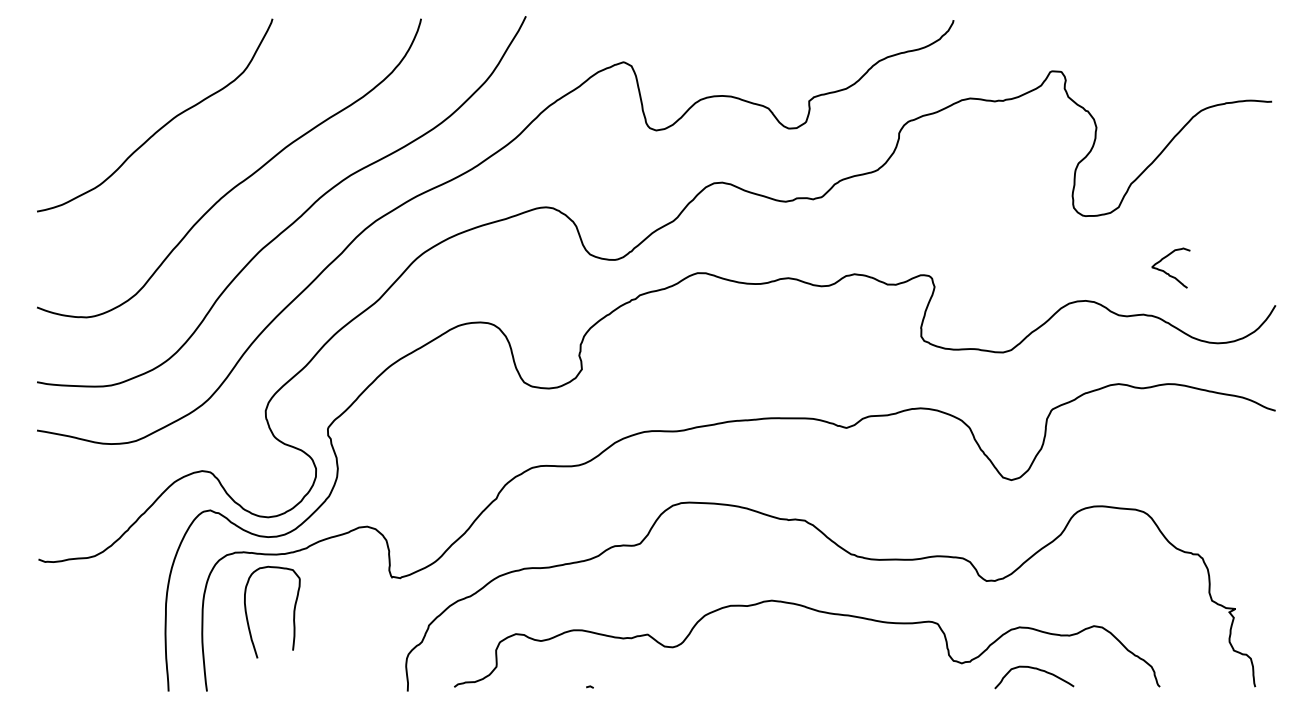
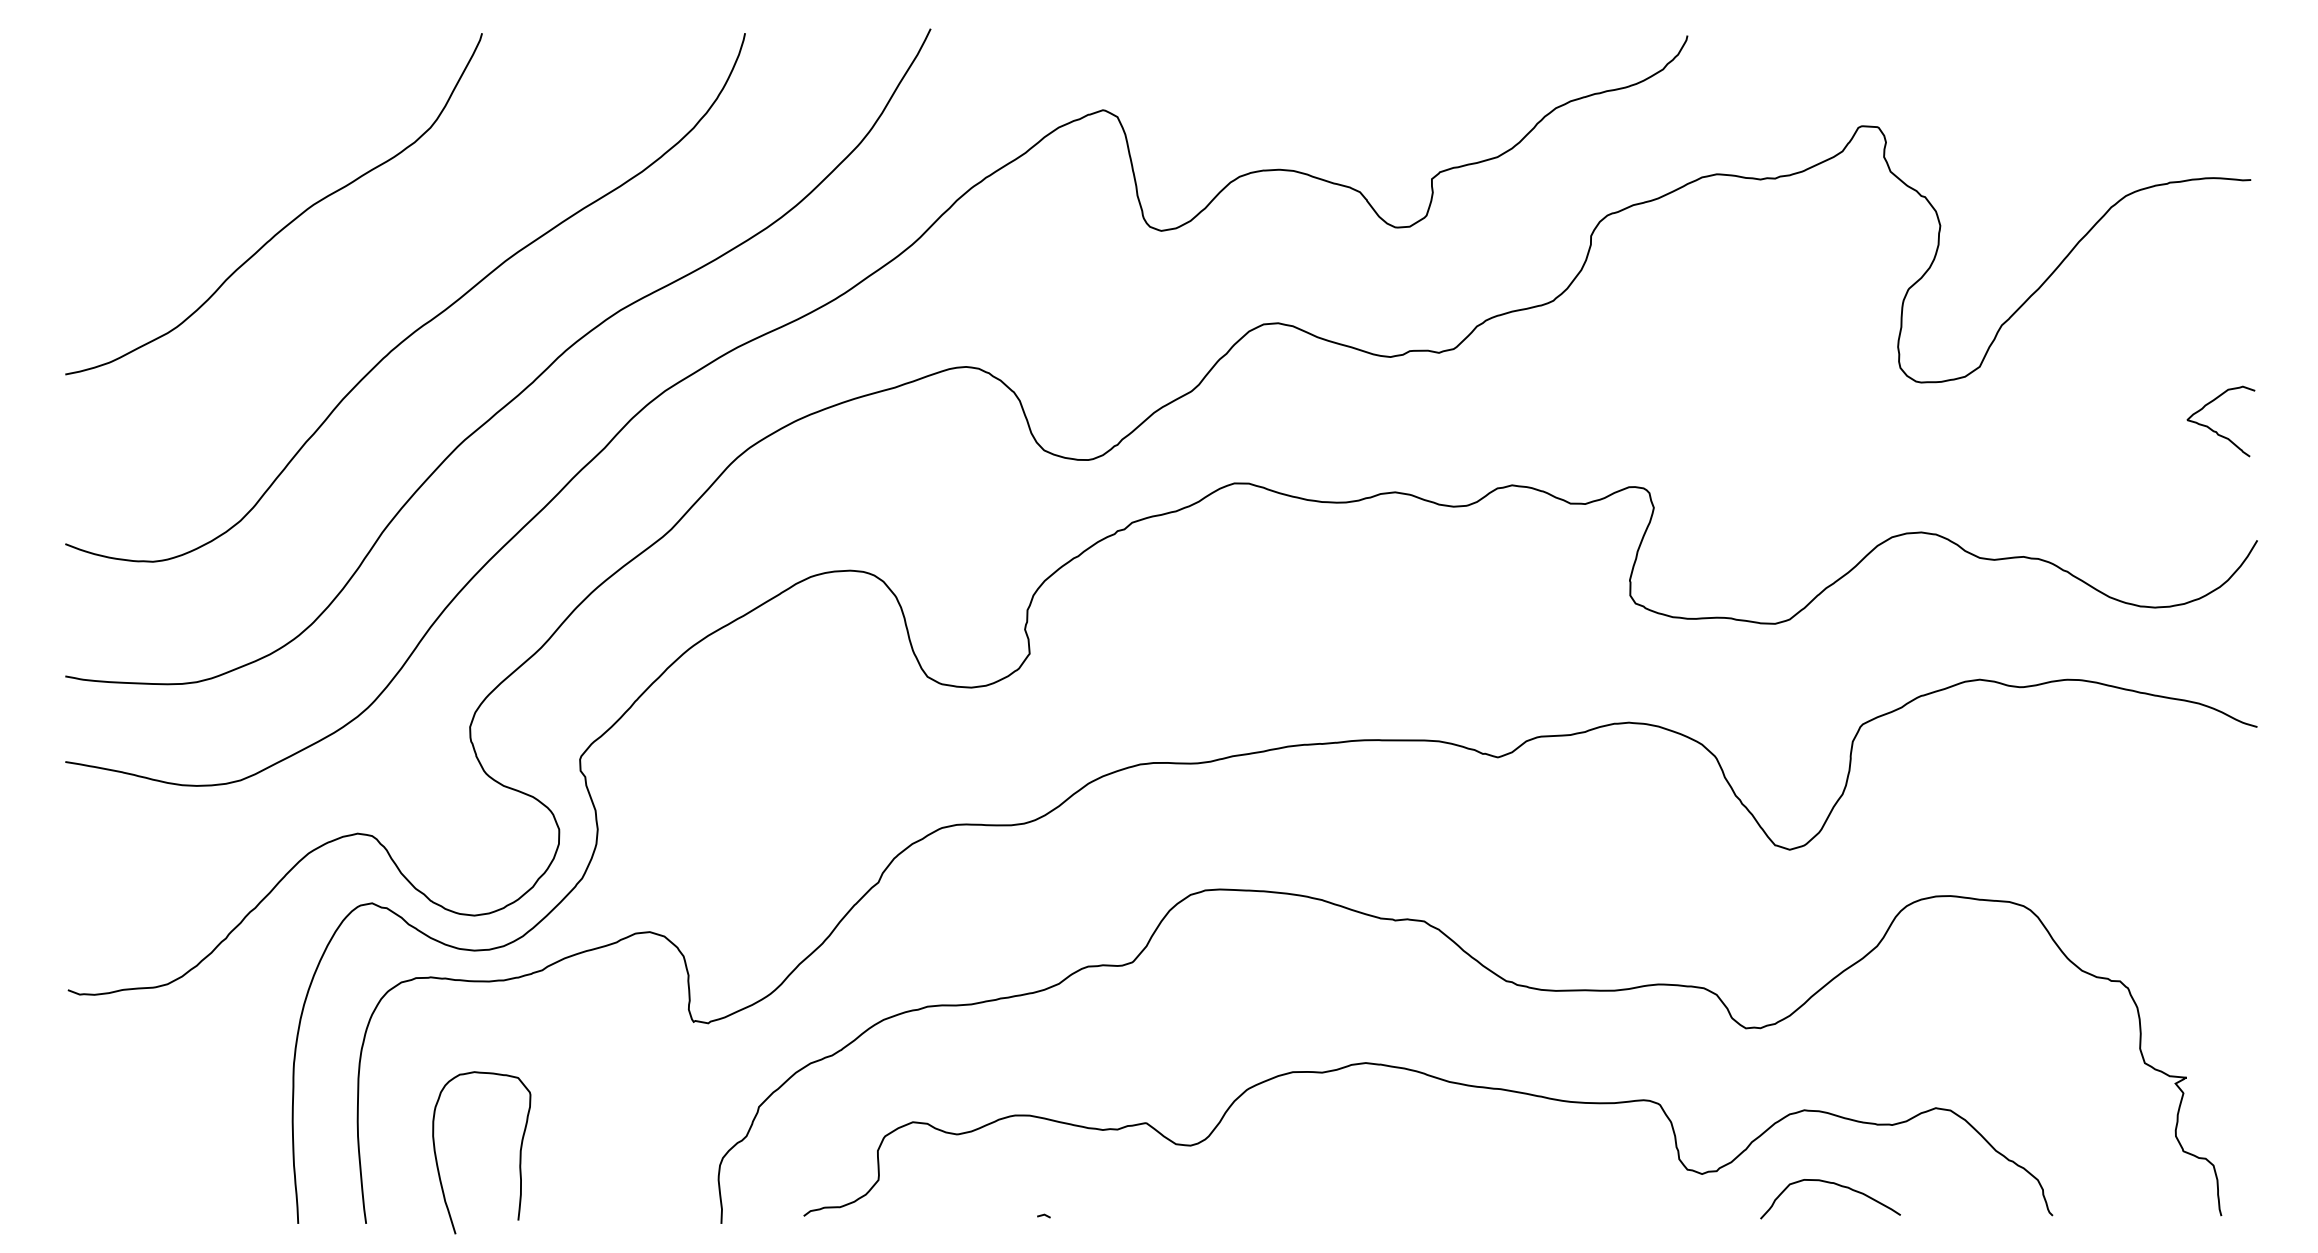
curve: (1167, 272) -> (2214, 429), moved
curve: (293, 611) -> (519, 1151), moved

